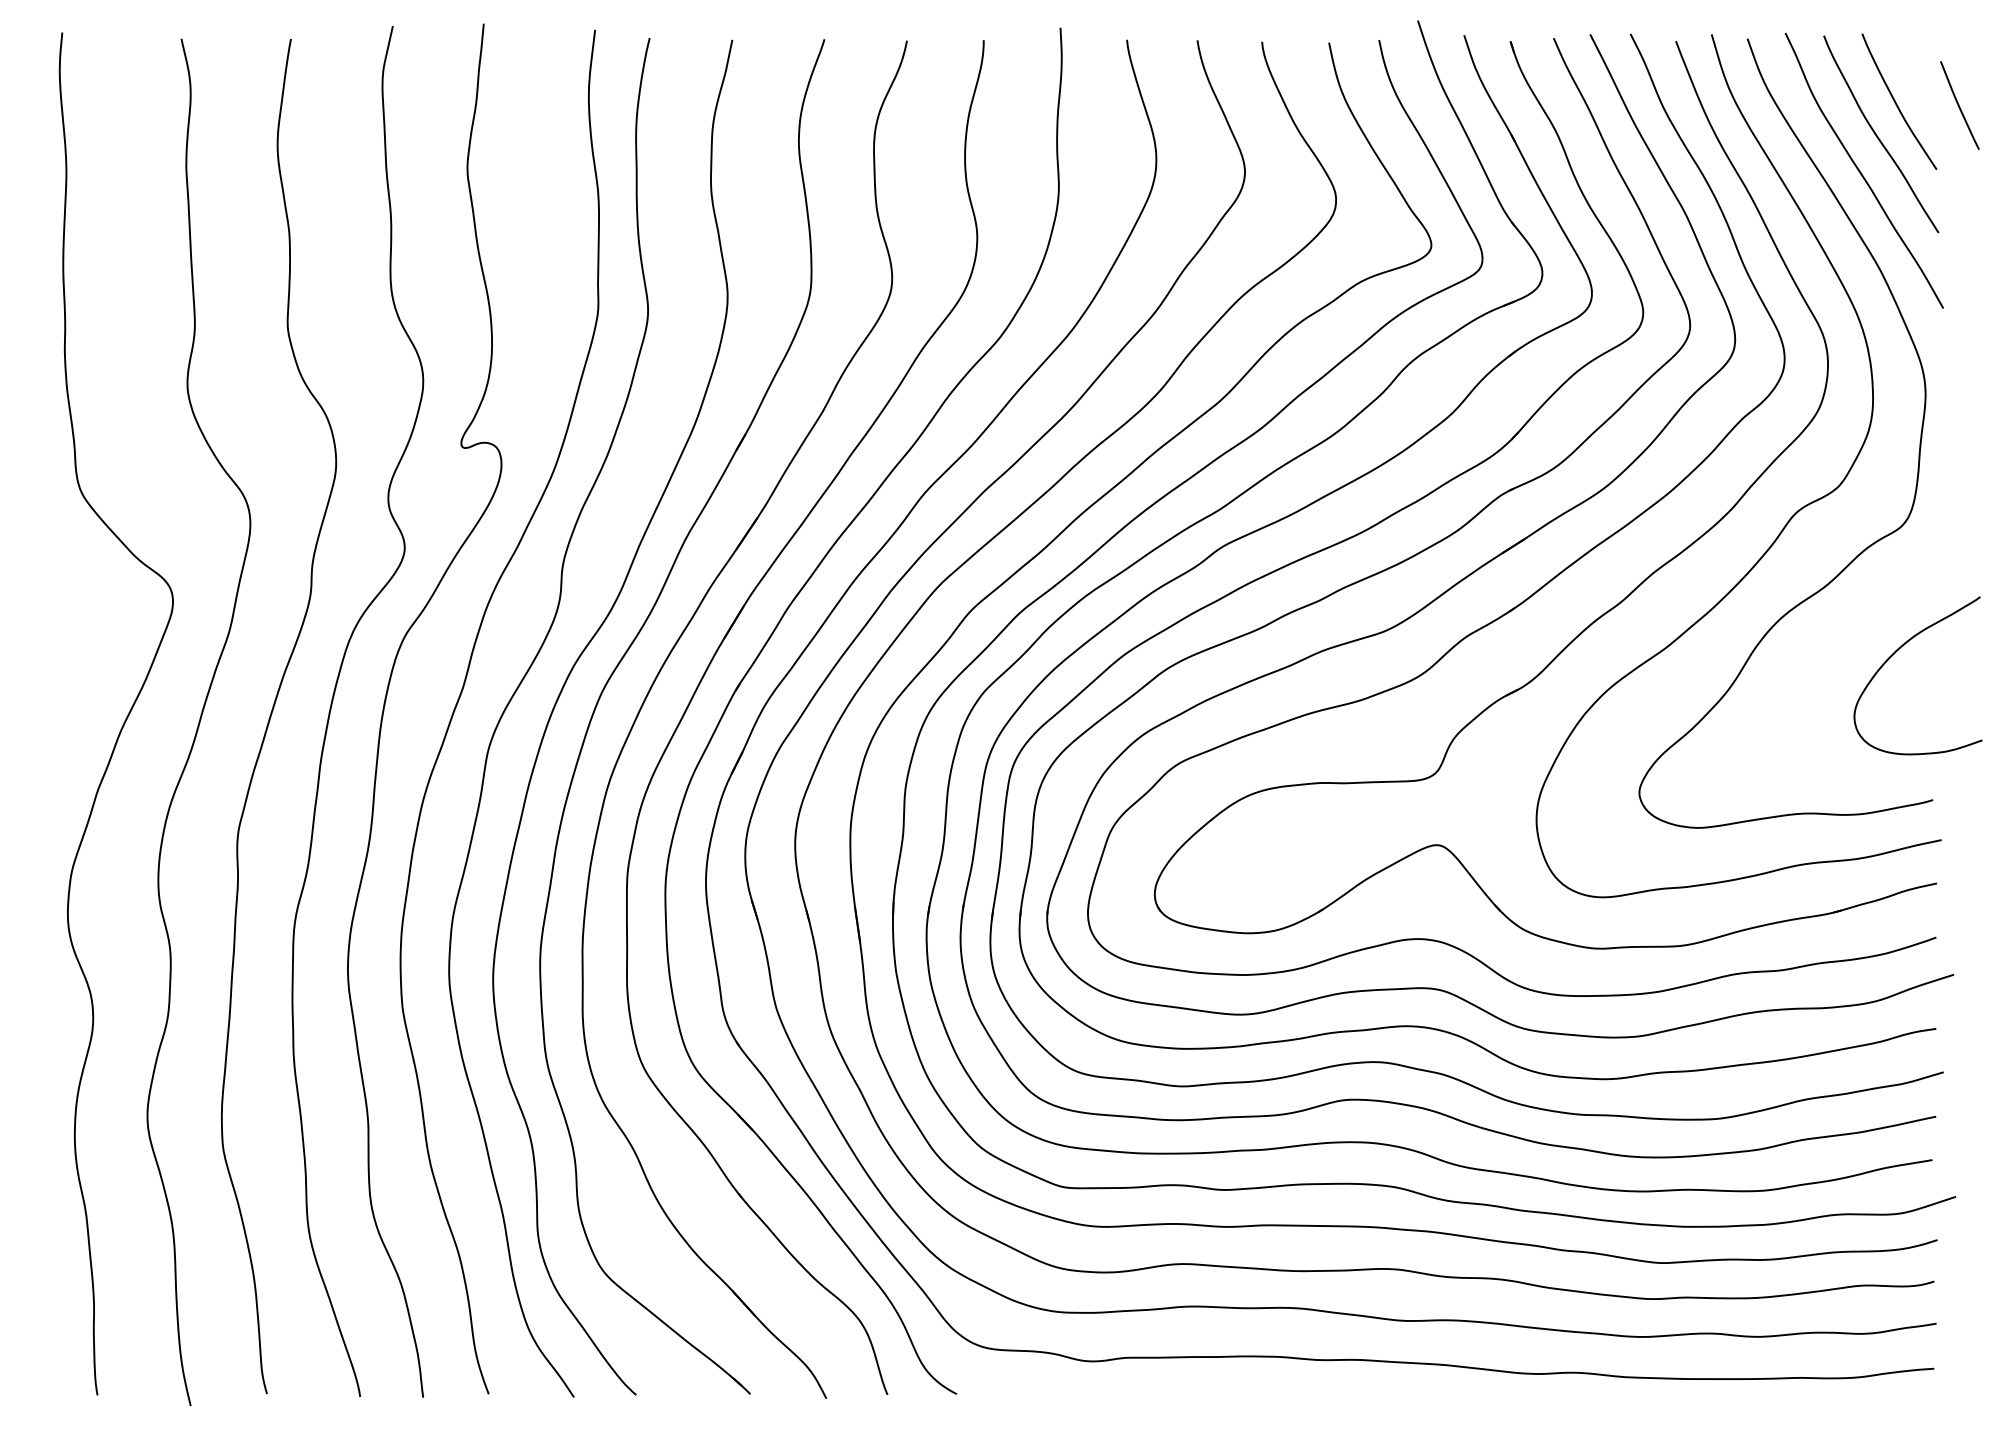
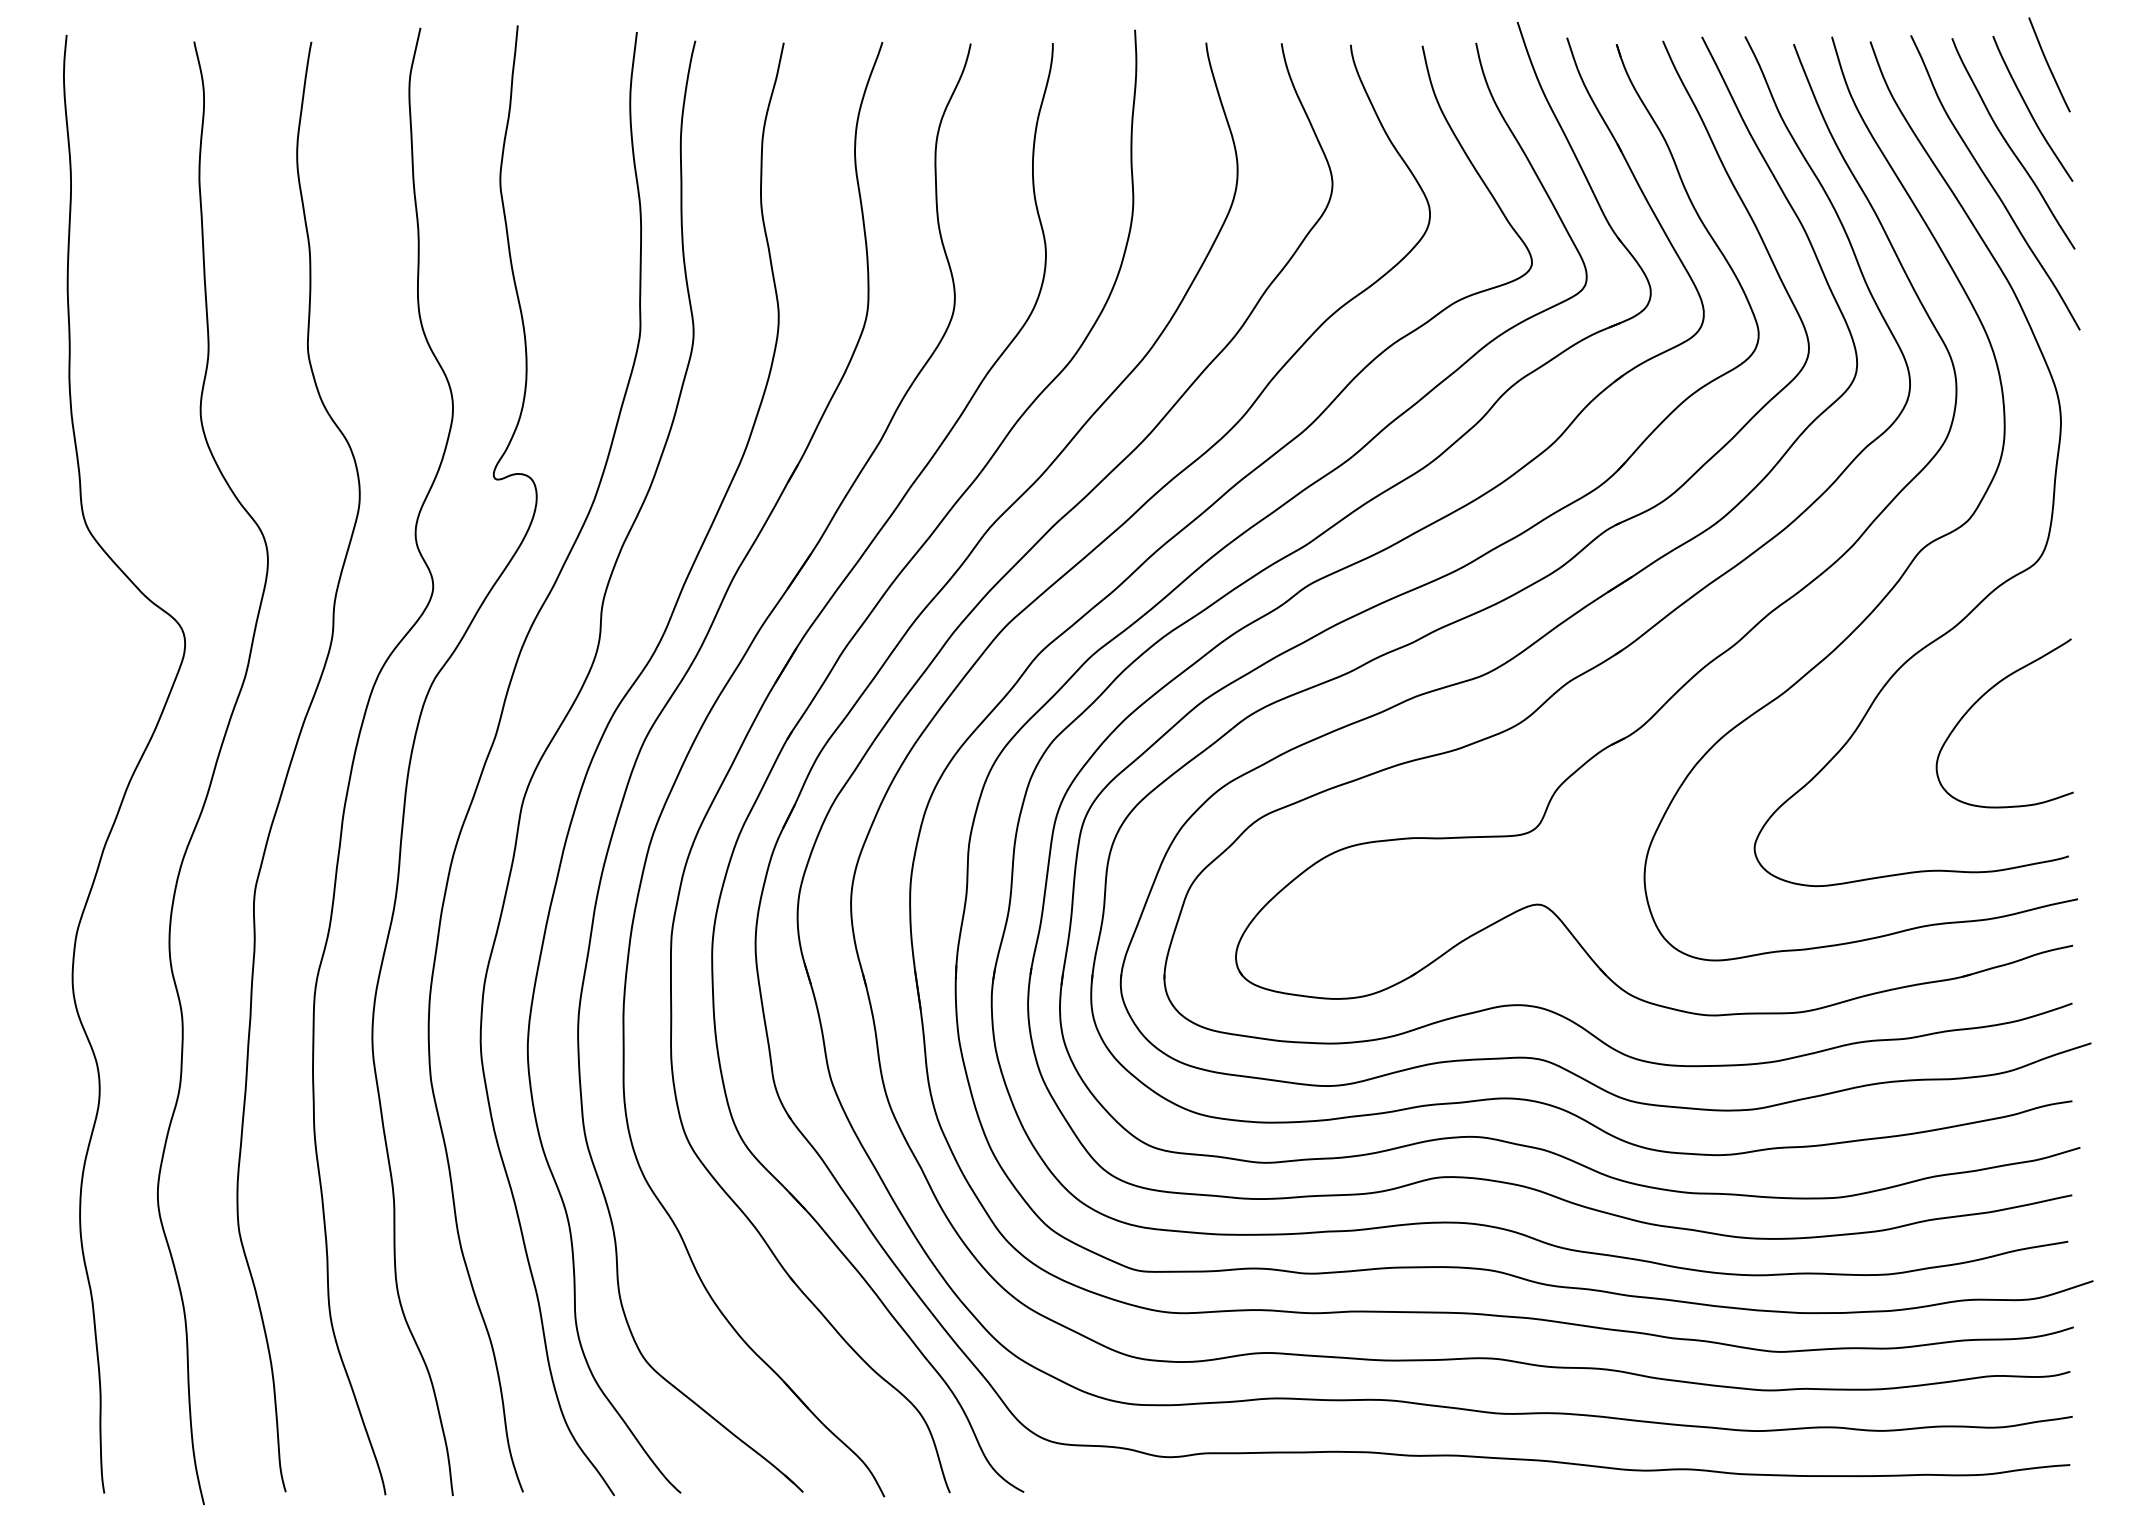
curve: (1959, 105) -> (2049, 64), moved
curve: (1895, 653) -> (1980, 699), moved

